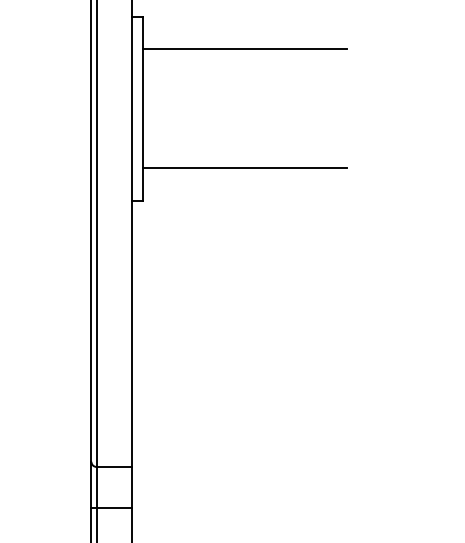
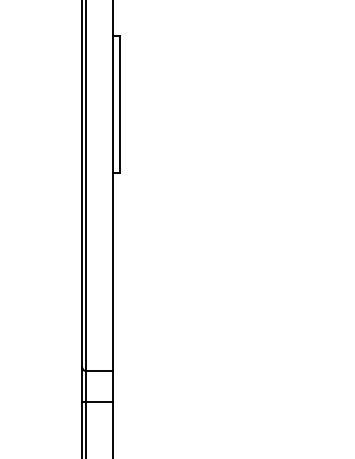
line: (244, 49) -> (196, 60), removed
line: (244, 167) -> (196, 148), removed

